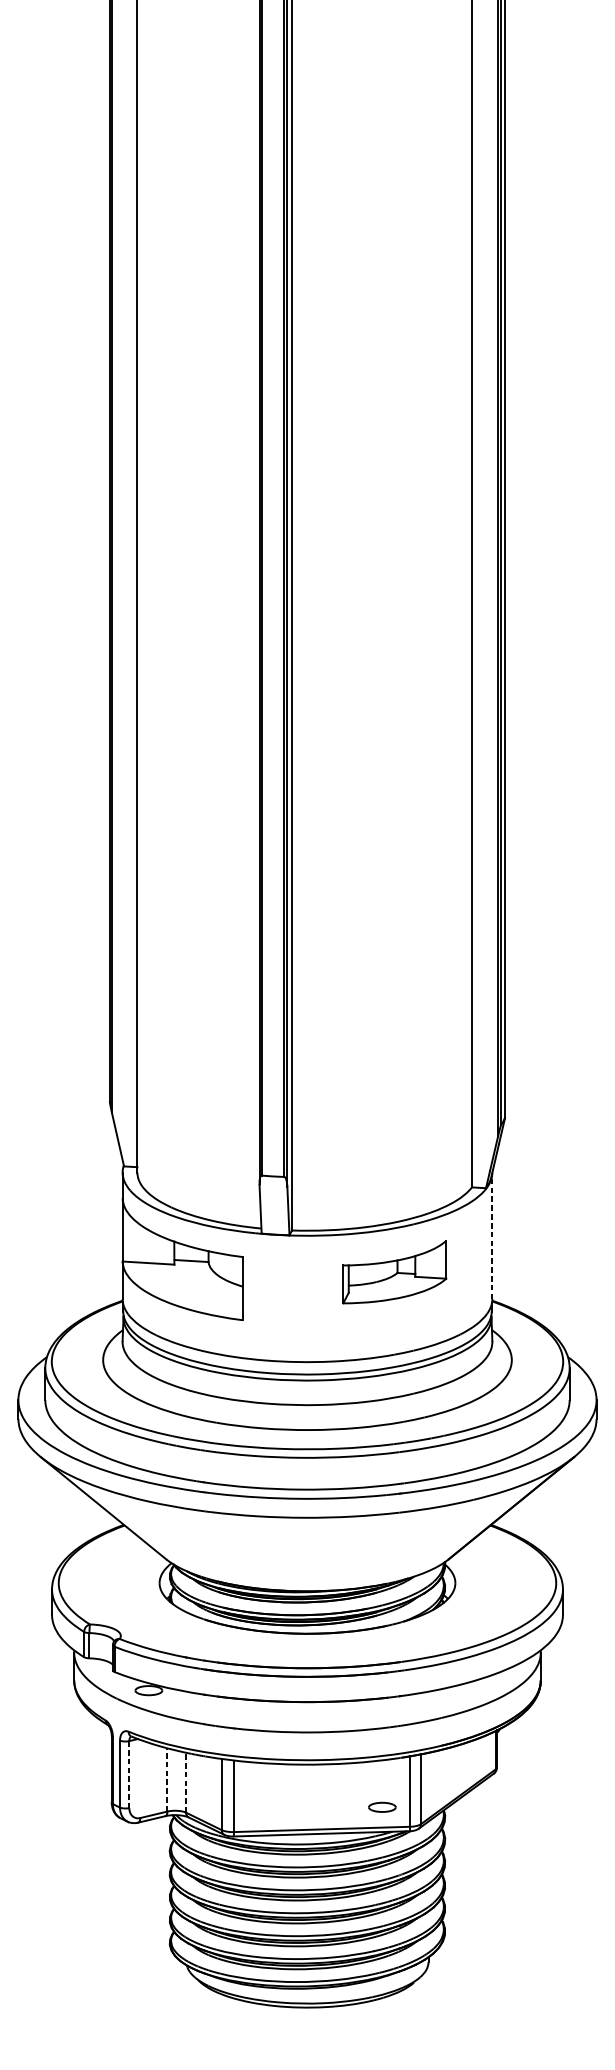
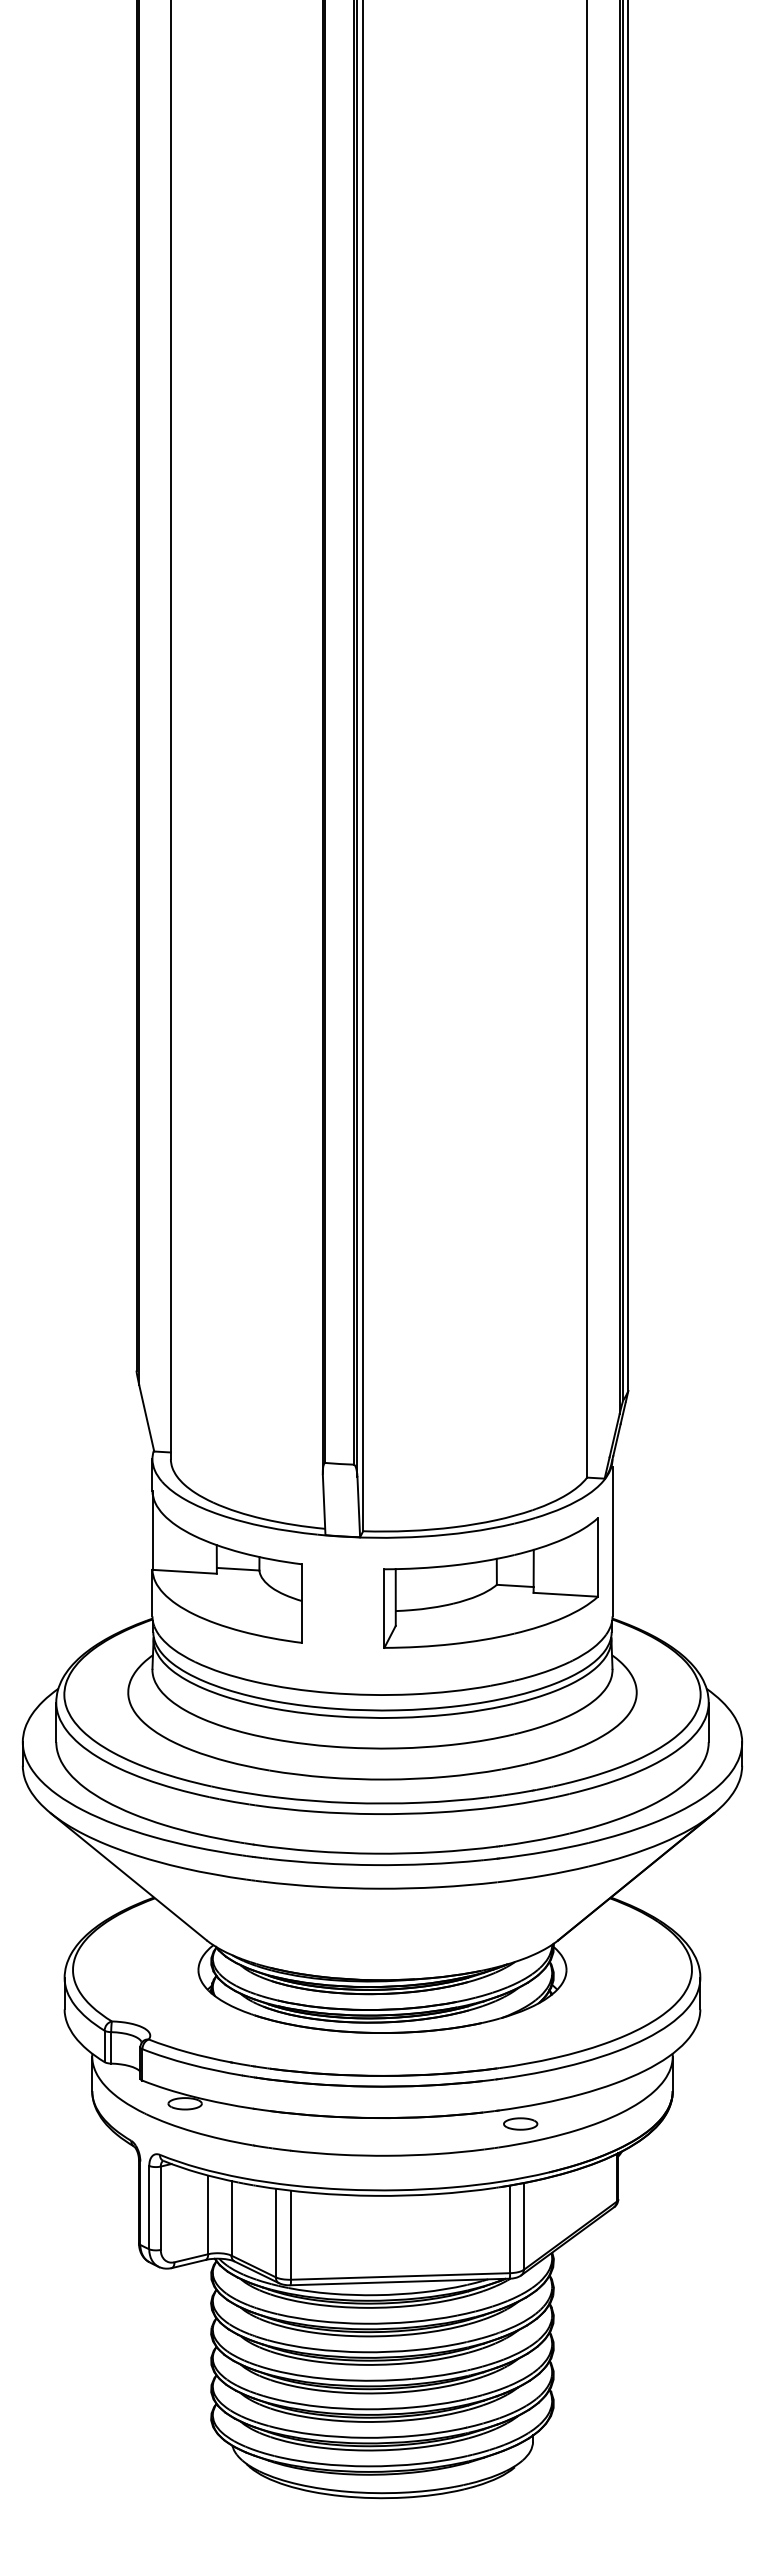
line: (492, 1238) -> (612, 1541), dashed -> solid
part: (394, 1271) -> (490, 1582), size x1.67
line: (129, 1774) -> (160, 2208), dashed -> solid
line: (167, 1779) -> (208, 2214), dashed -> solid
line: (186, 1782) -> (231, 2217), dashed -> solid
part: (382, 1806) -> (520, 2123), moved

